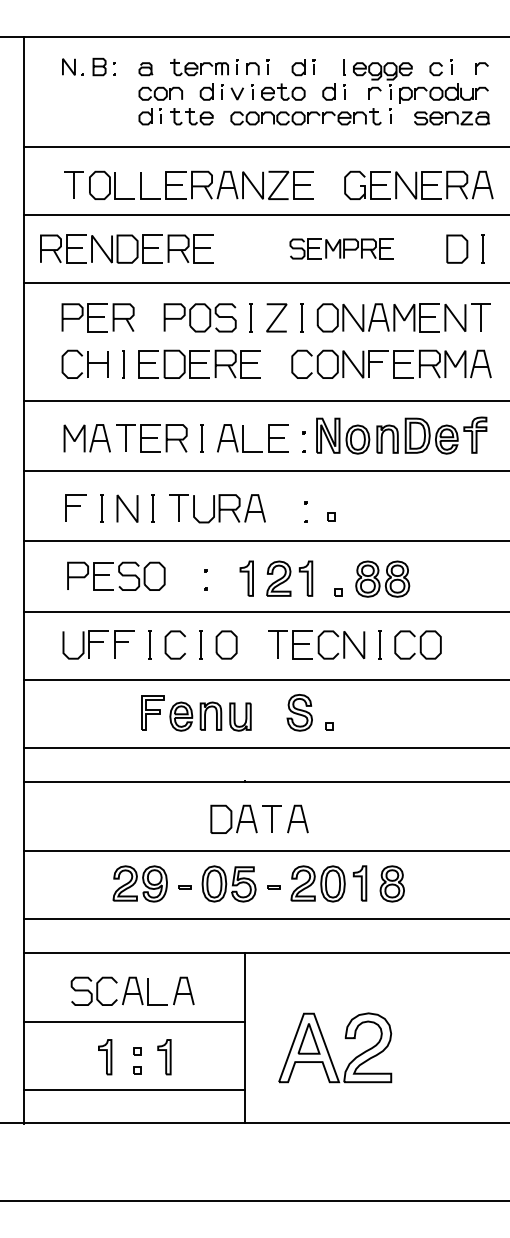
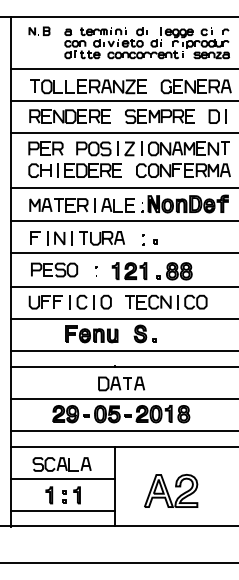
part: (124, 248) -> (69, 116), moved
part: (340, 248) -> (159, 116), size x1.43
part: (336, 1046) -> (171, 490), moved

